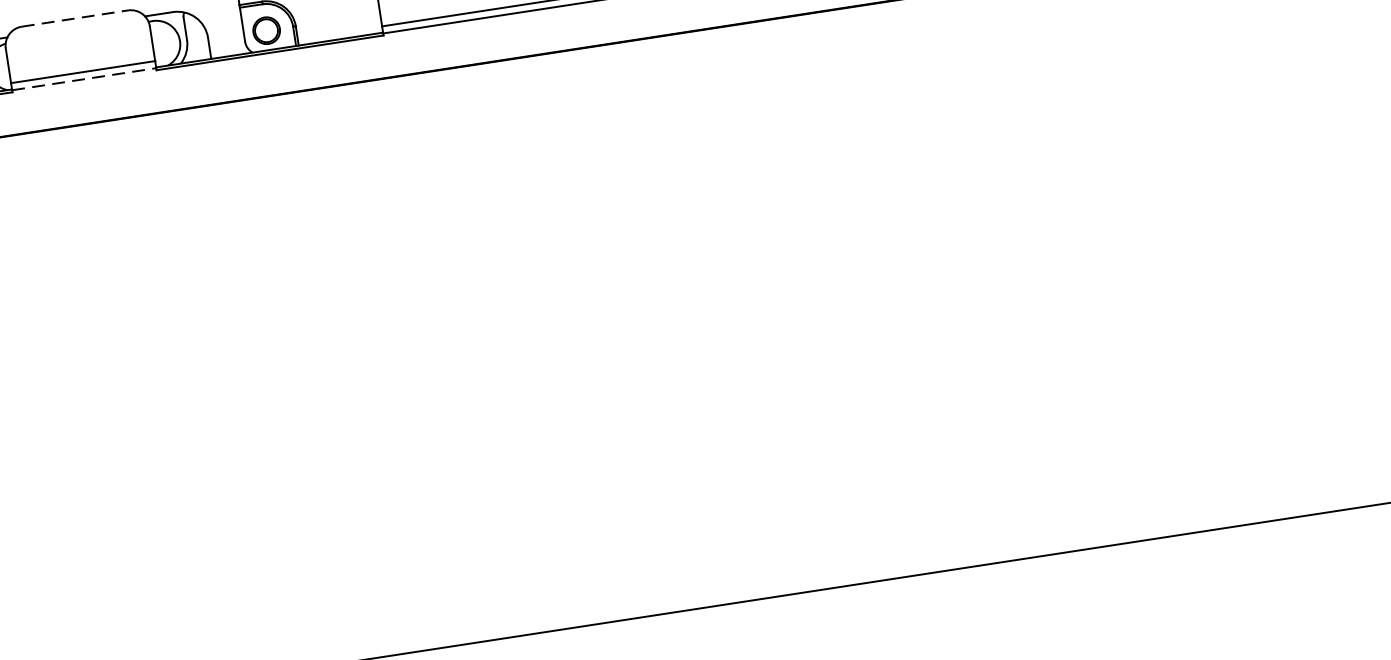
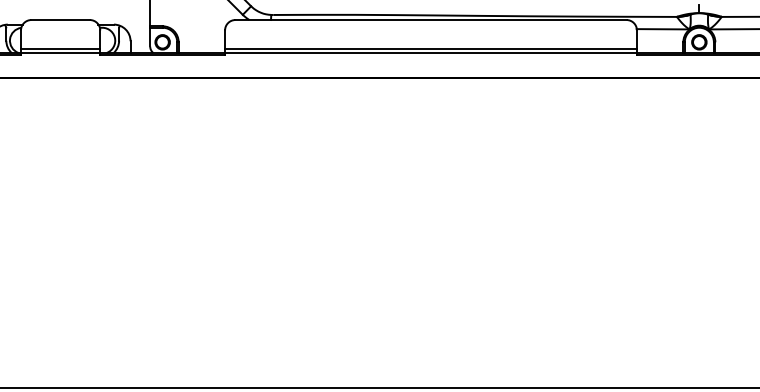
line: (76, 19) -> (61, 20), dashed -> solid
line: (84, 79) -> (60, 53), dashed -> solid

